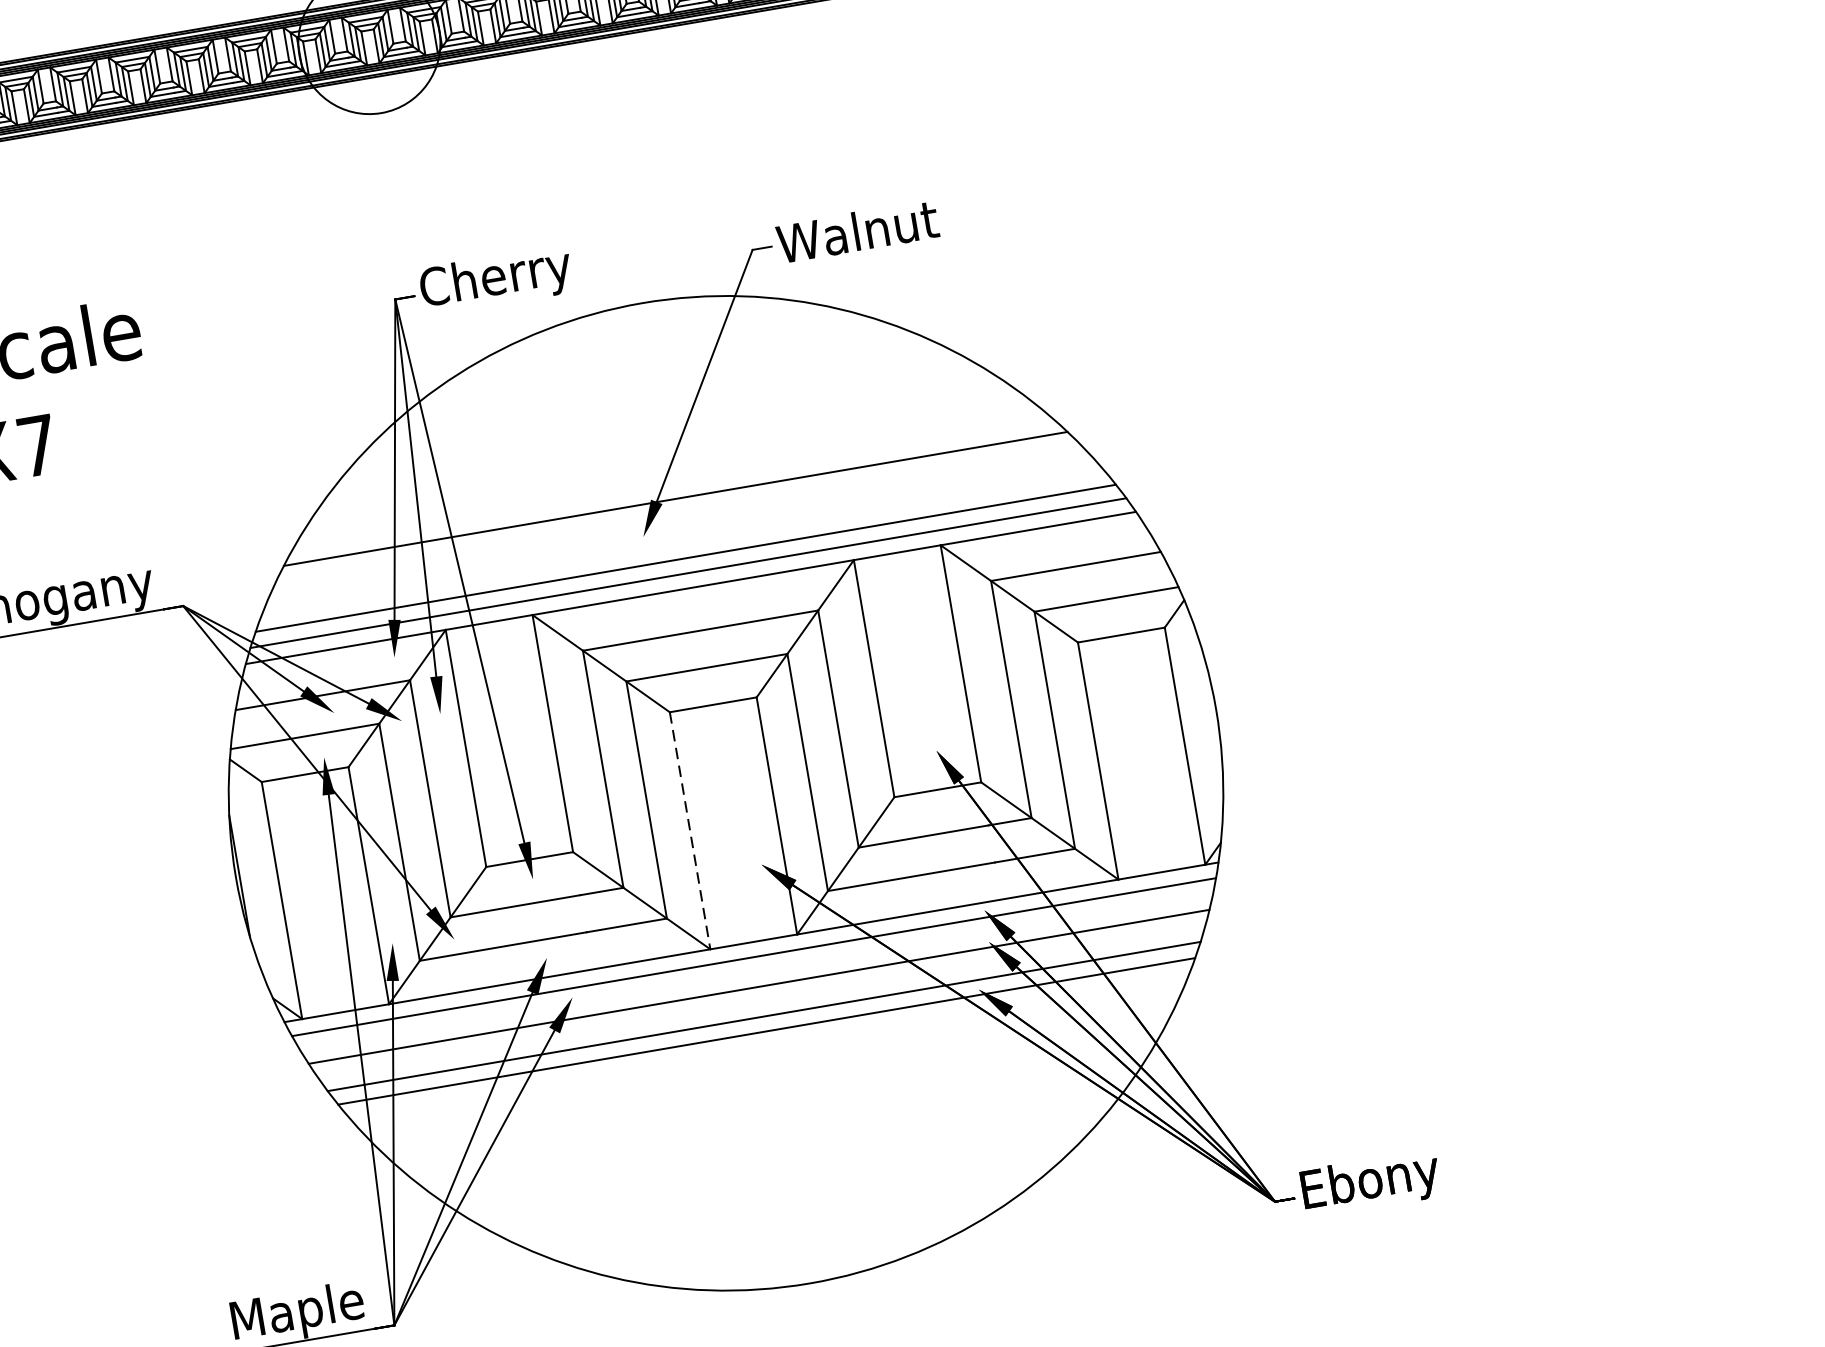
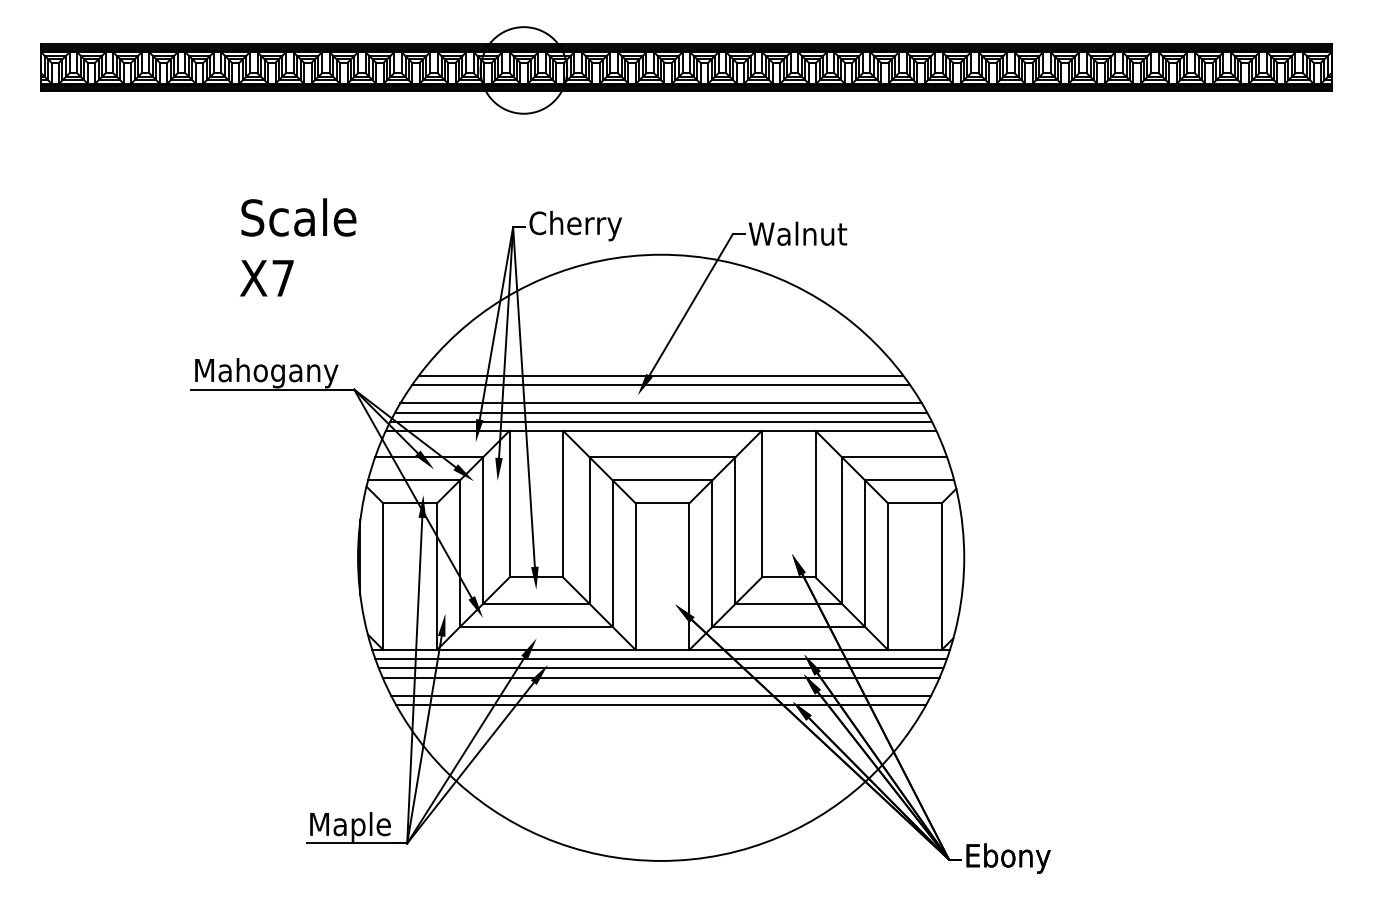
line: (678, 512) -> (661, 384), added
line: (682, 543) -> (660, 403), added
line: (689, 832) -> (635, 577), dashed -> solid
line: (755, 972) -> (660, 668), added

